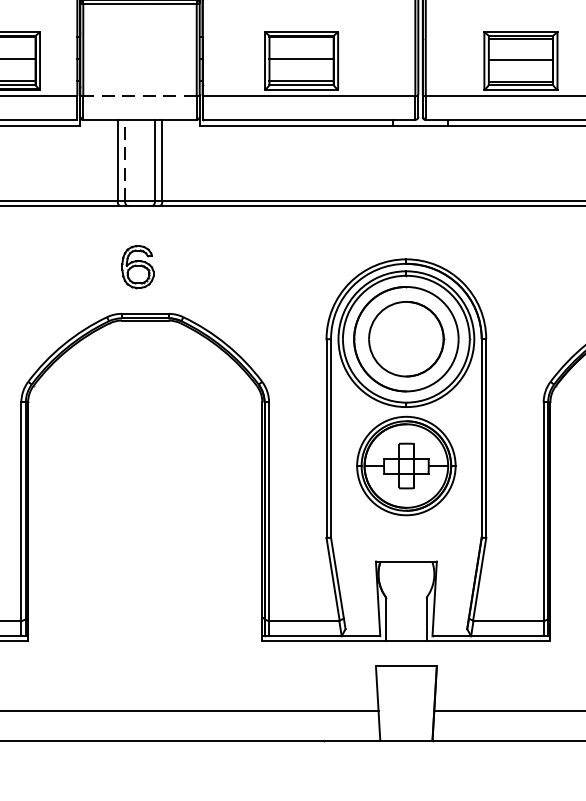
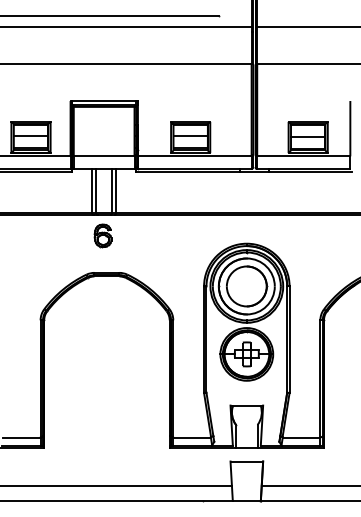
line: (138, 96) -> (103, 156), dashed -> solid
line: (125, 160) -> (96, 190), dashed -> solid
part: (136, 266) -> (102, 235), moved

